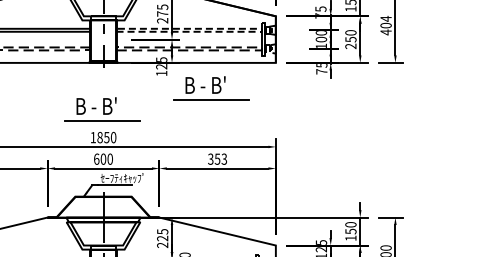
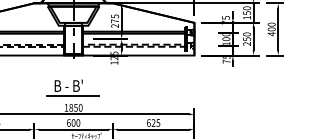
text: (385, 18) -> (271, 24), 404 -> 400
line: (262, 29) -> (185, 32), dashed -> solid
part: (211, 88) -> (149, 73), removed
text: (217, 158) -> (153, 122), 353 -> 625

